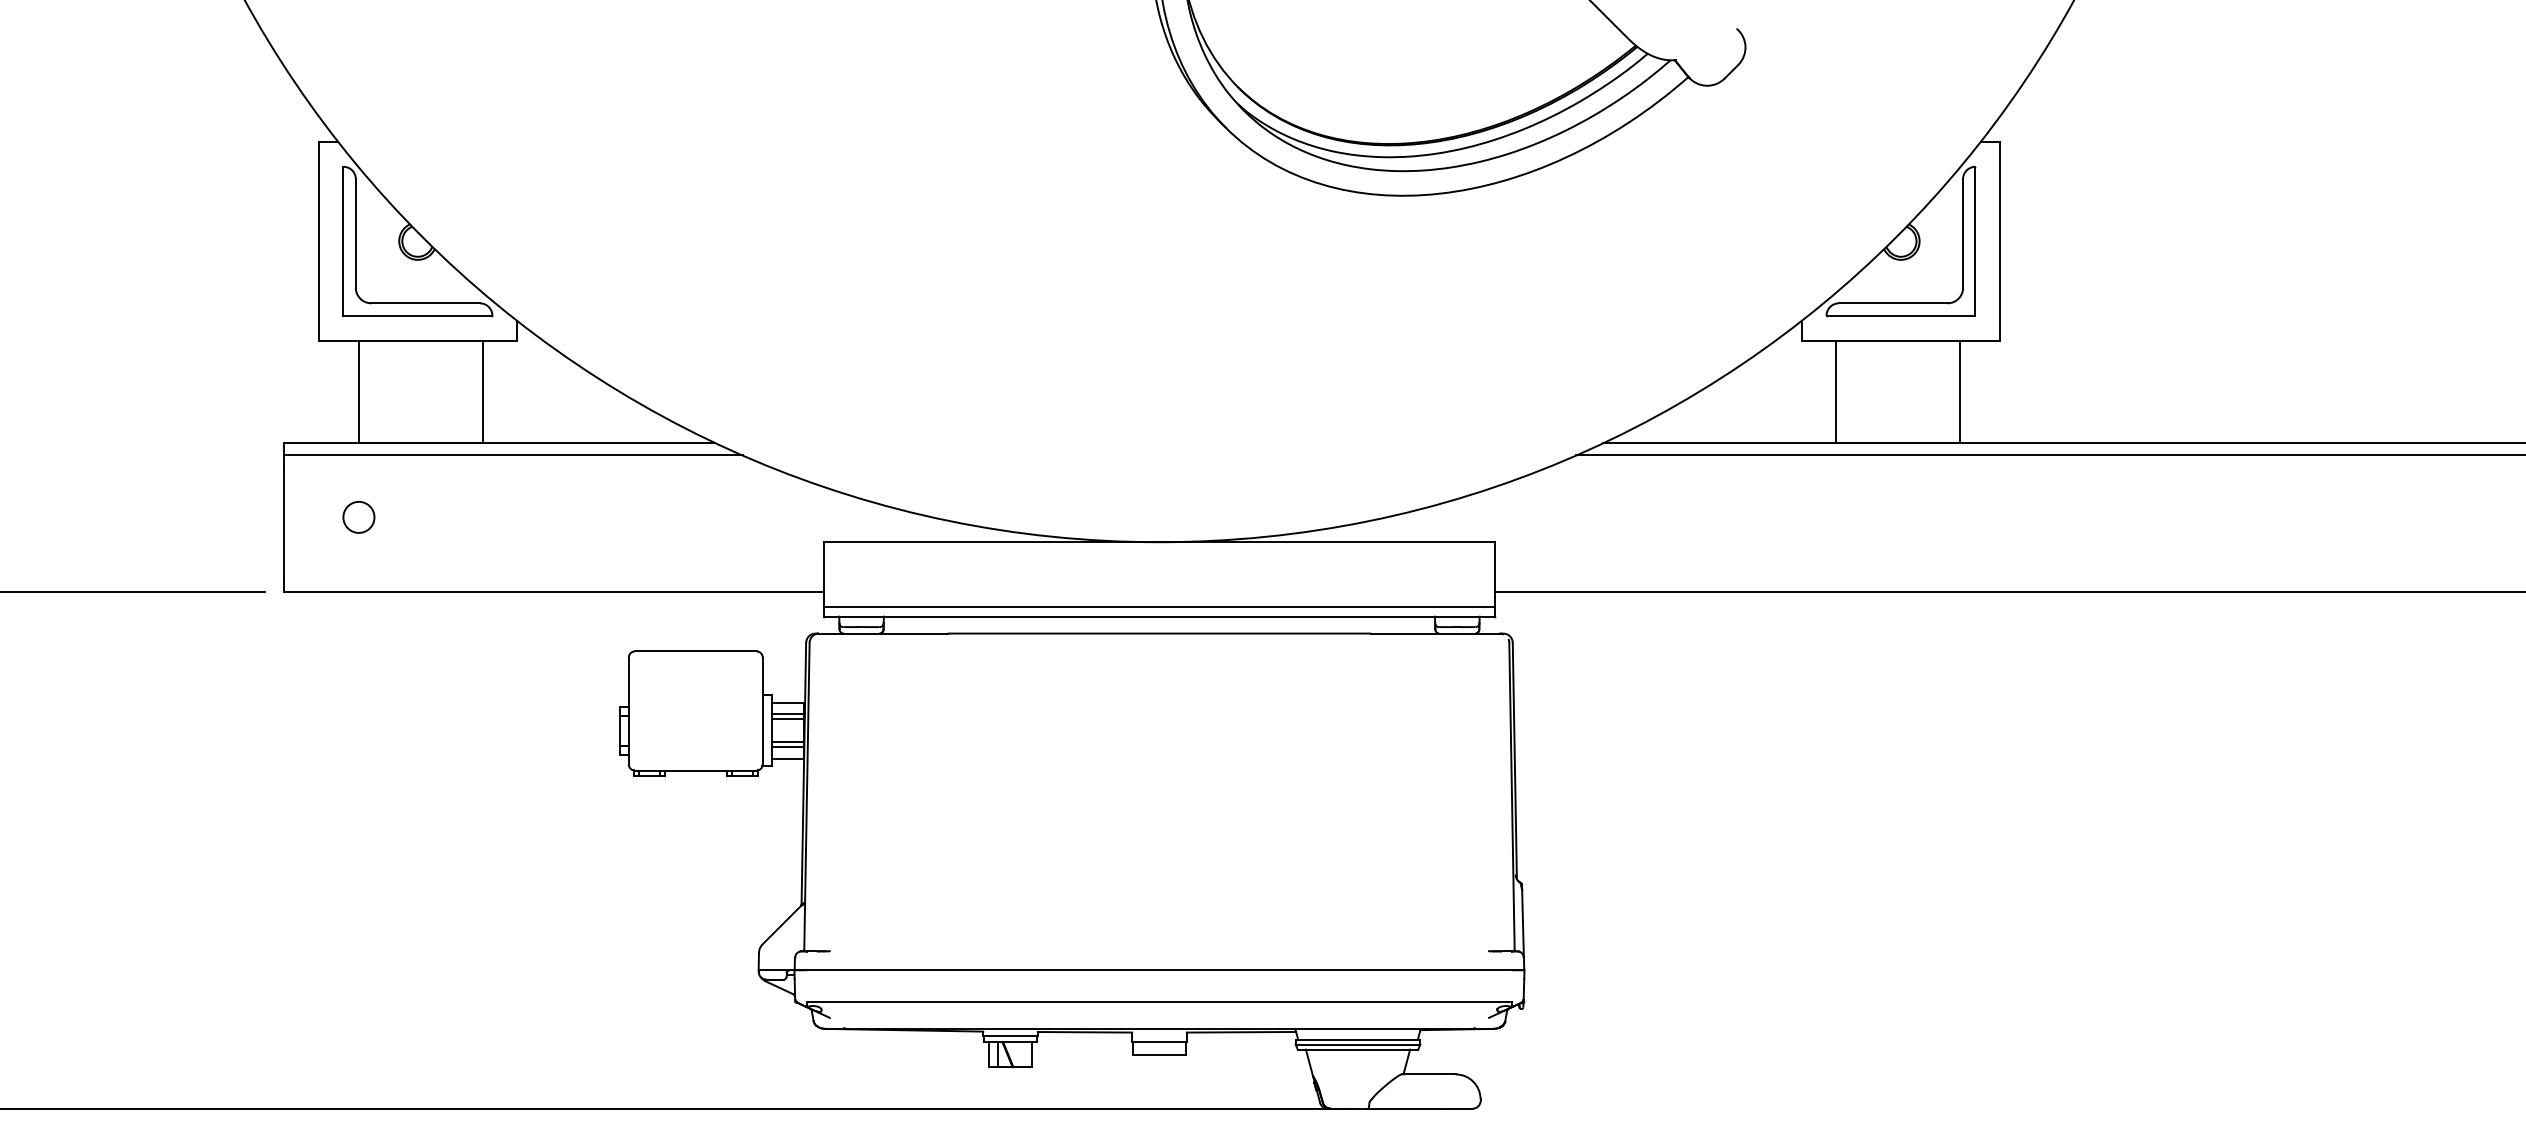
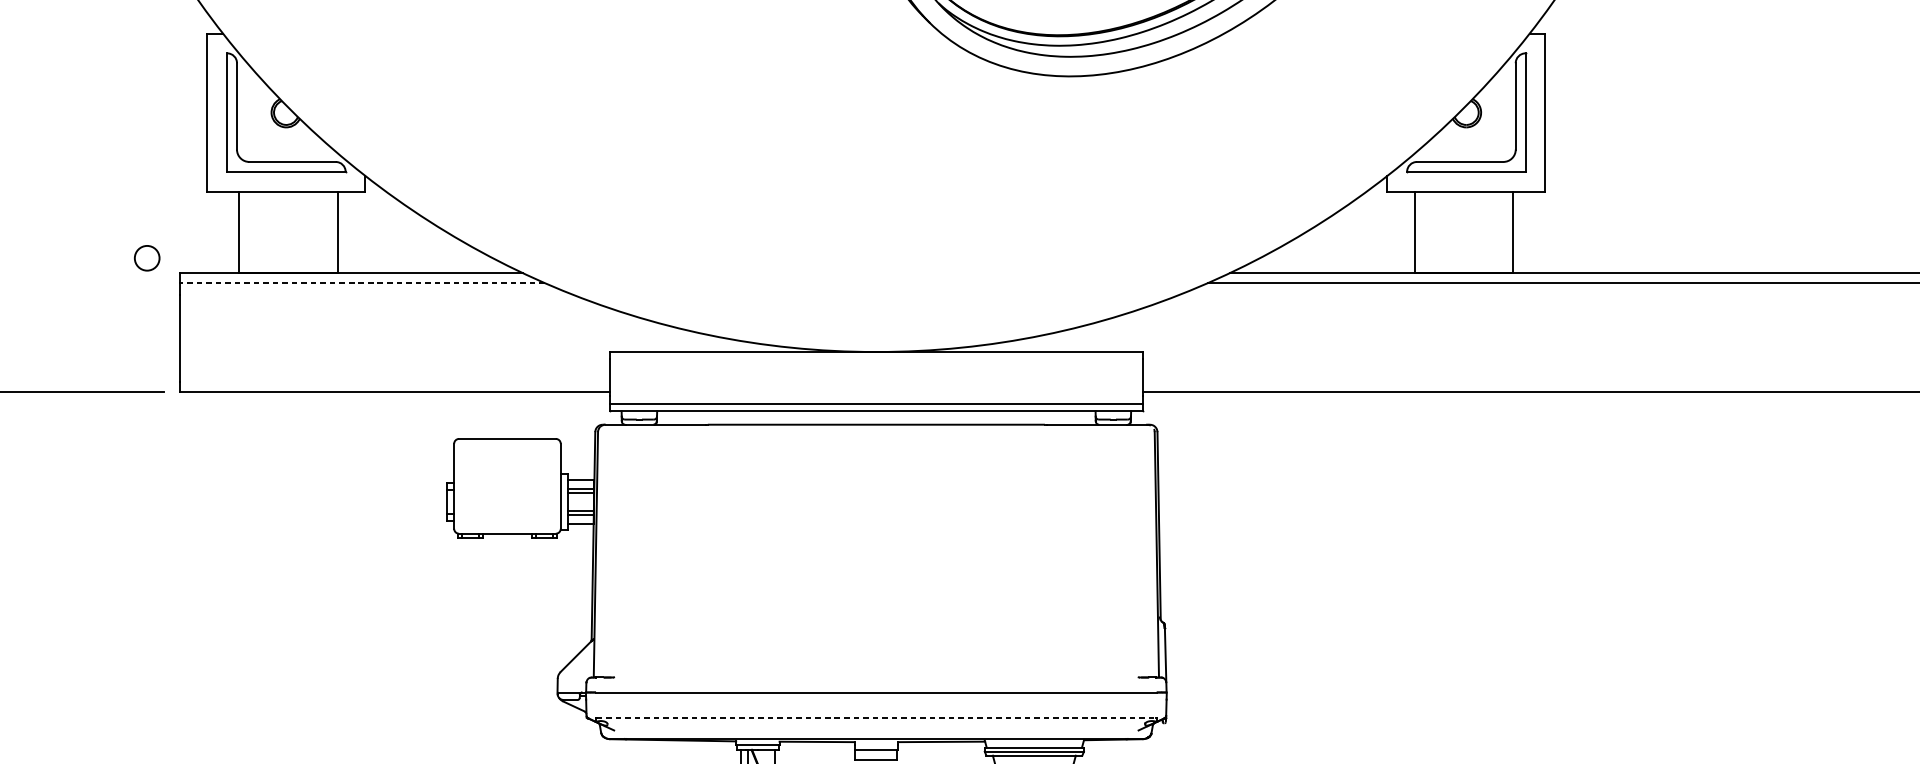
line: (513, 455) -> (362, 283), solid -> dashed
circle: (358, 517) -> (146, 258), moved
line: (1159, 1001) -> (876, 717), solid -> dashed

